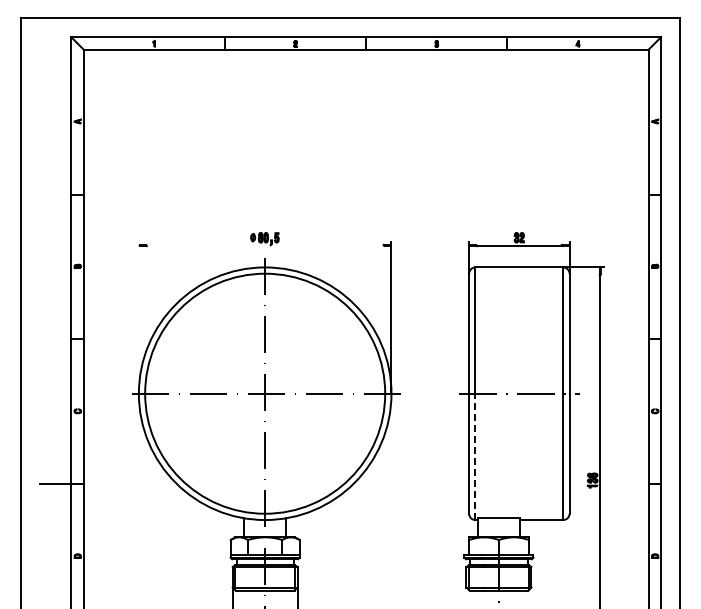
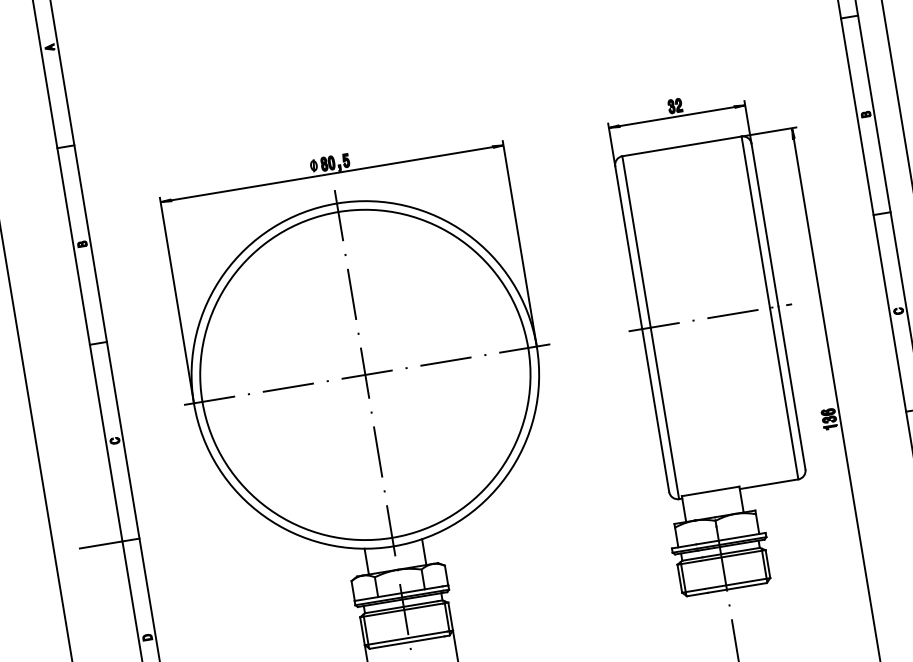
line: (264, 245) -> (331, 173), added
line: (138, 317) -> (176, 299), added
line: (475, 456) -> (664, 412), dashed -> solid

